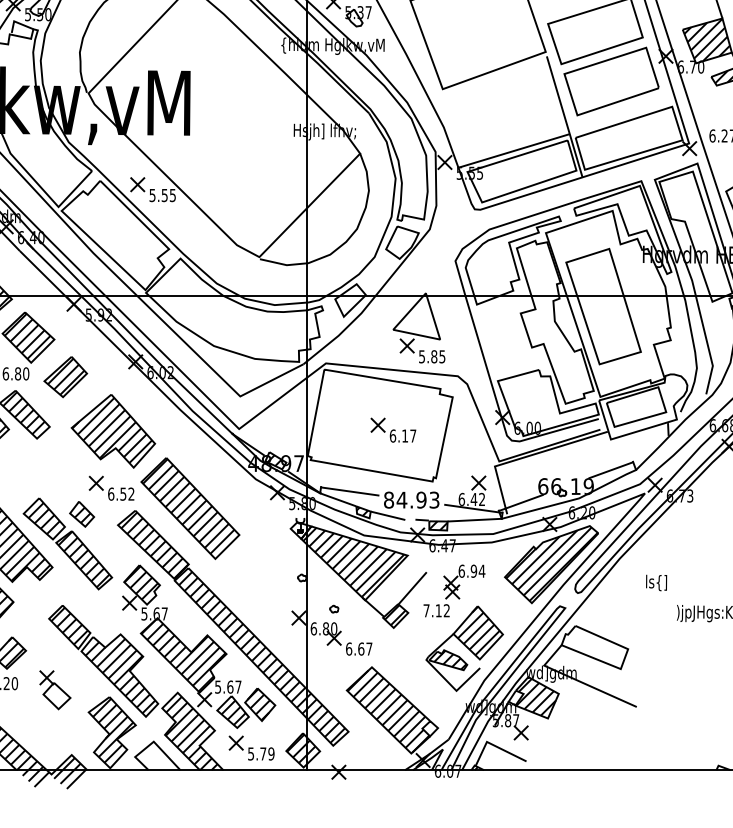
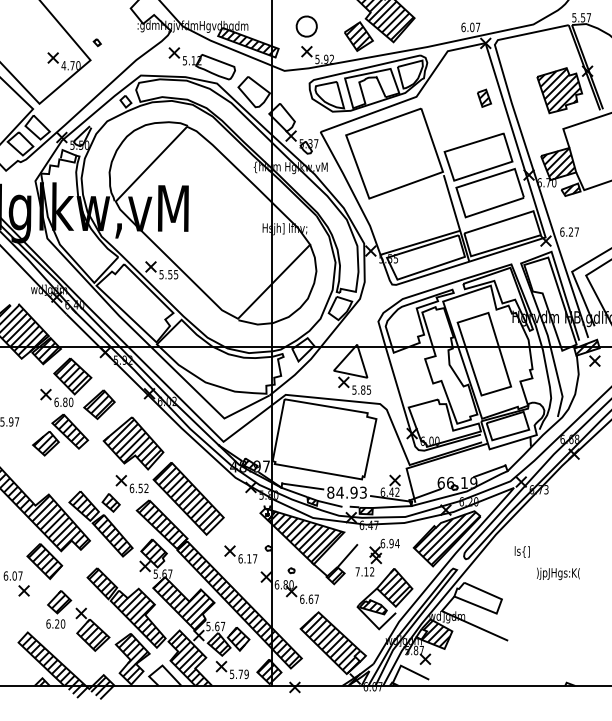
part: (392, 429) -> (240, 554), moved
part: (56, 691) -> (92, 629), size x1.67

